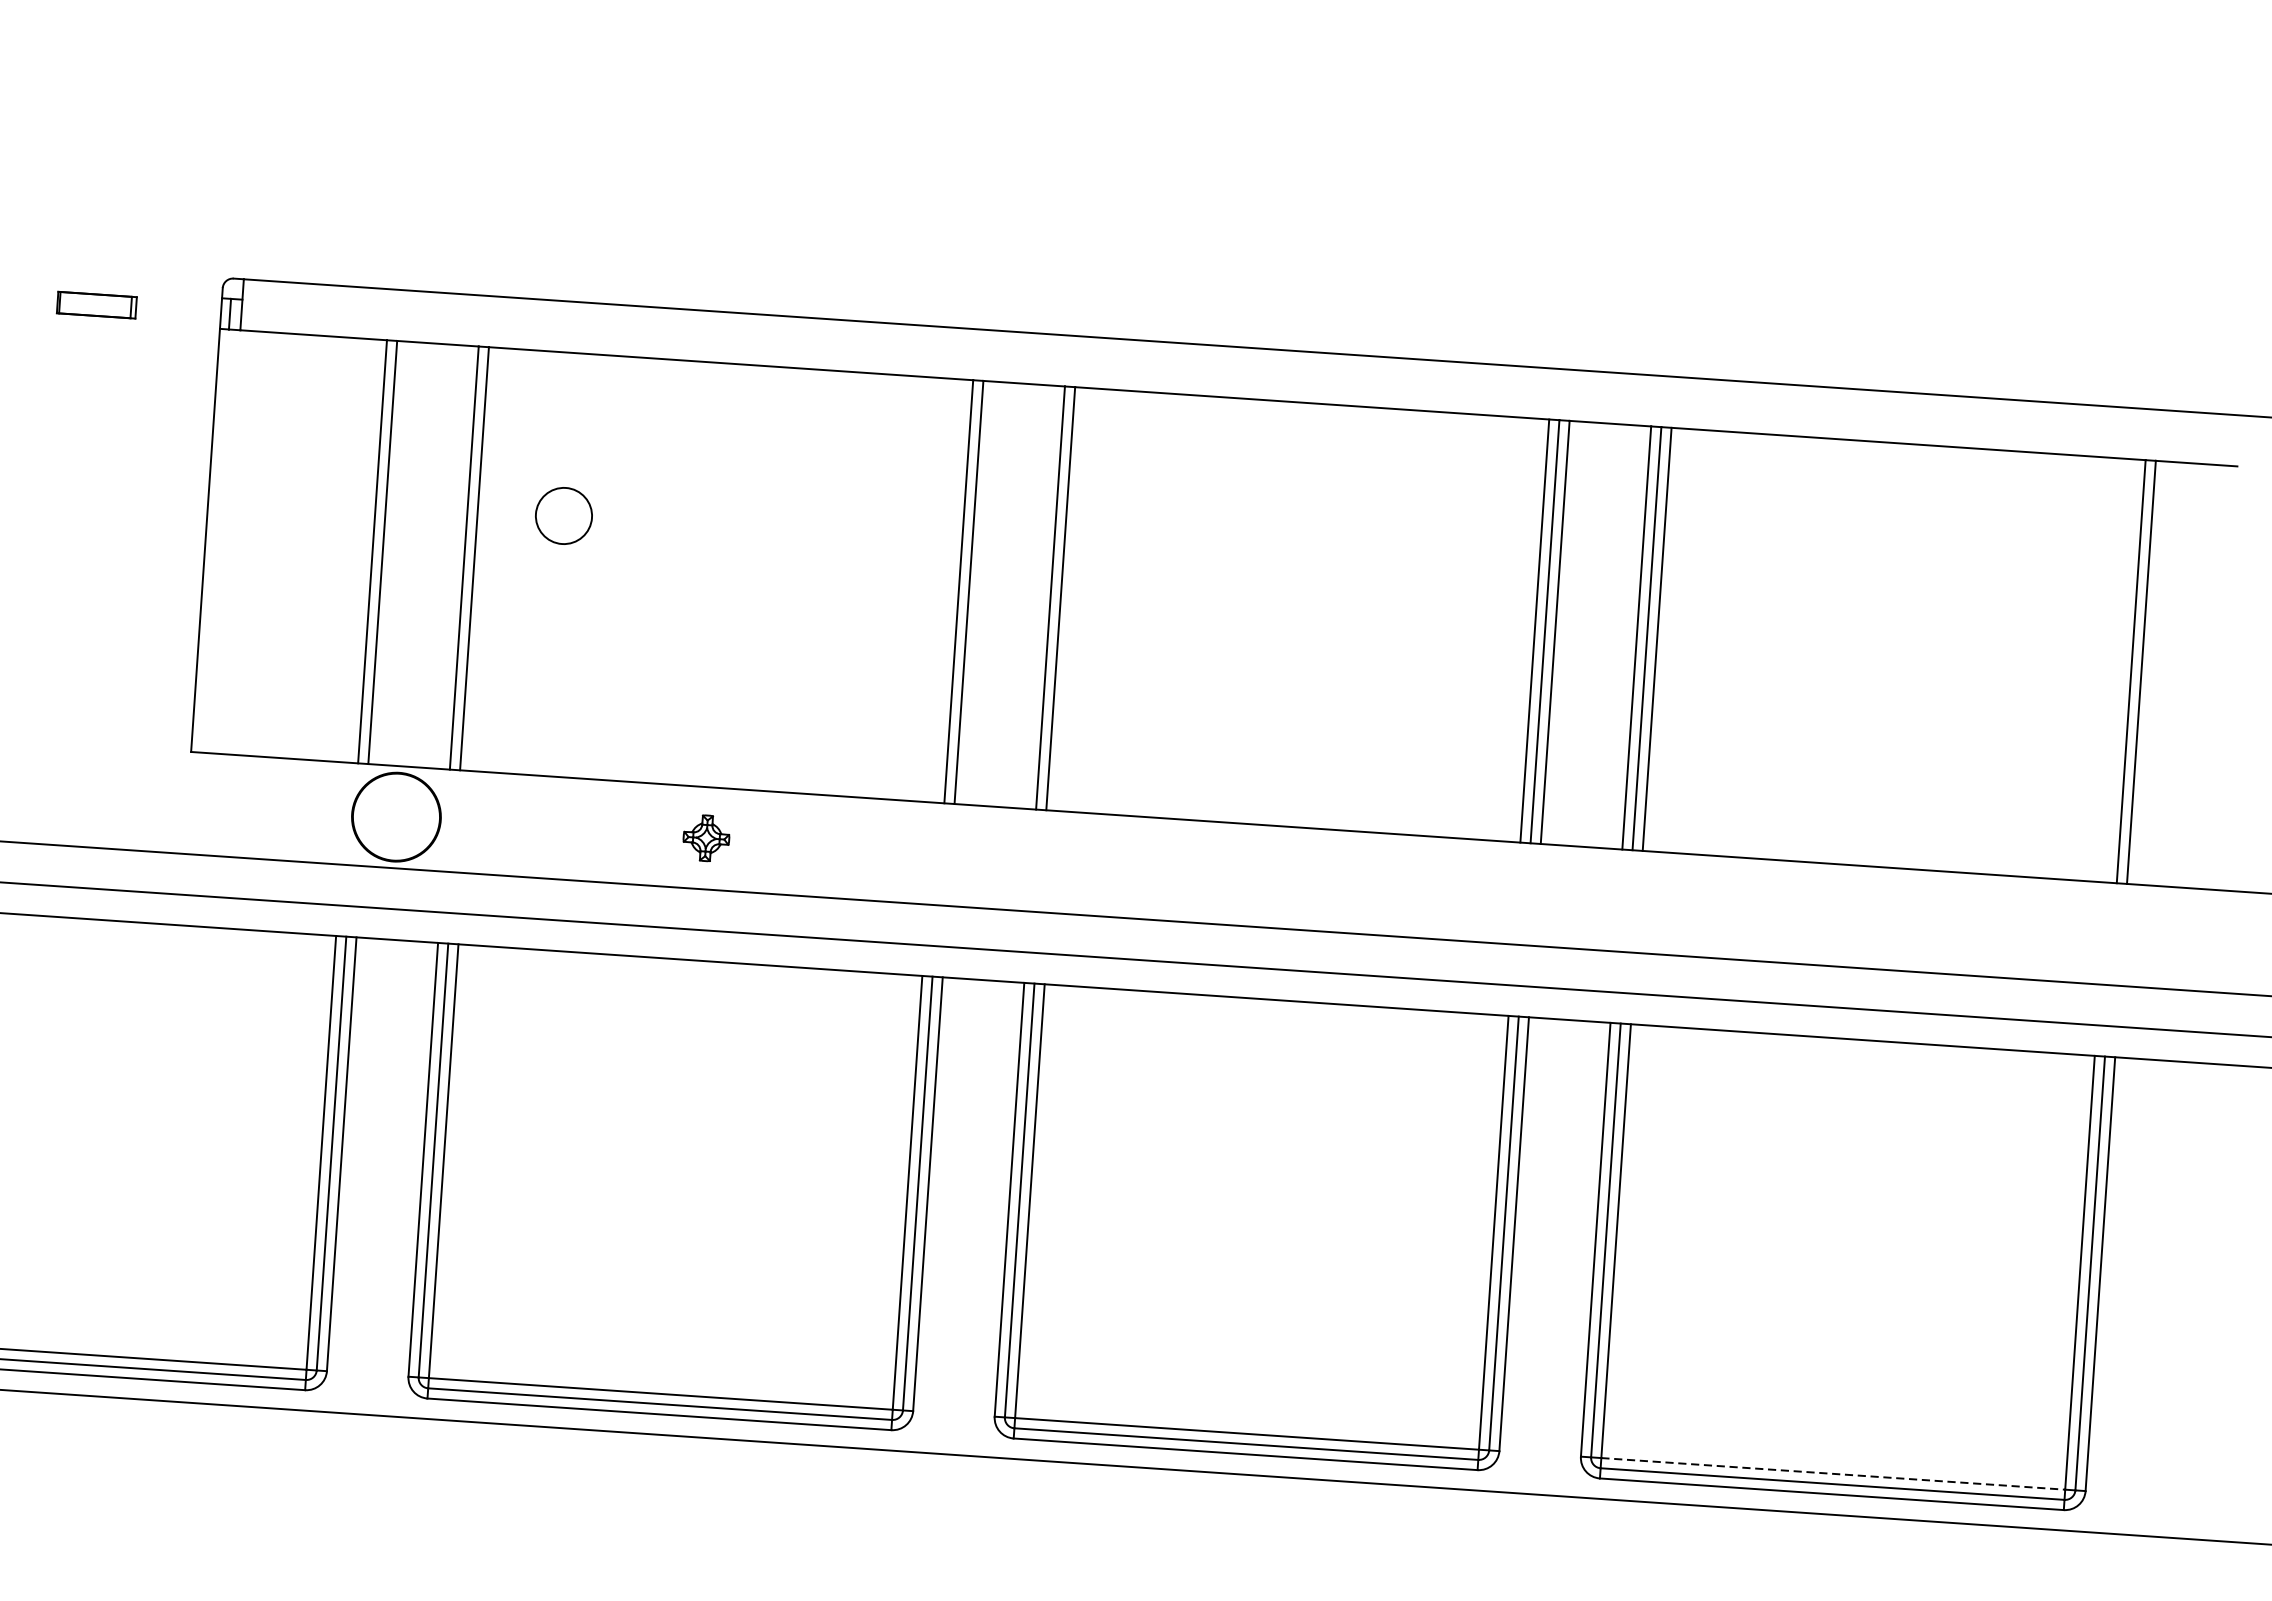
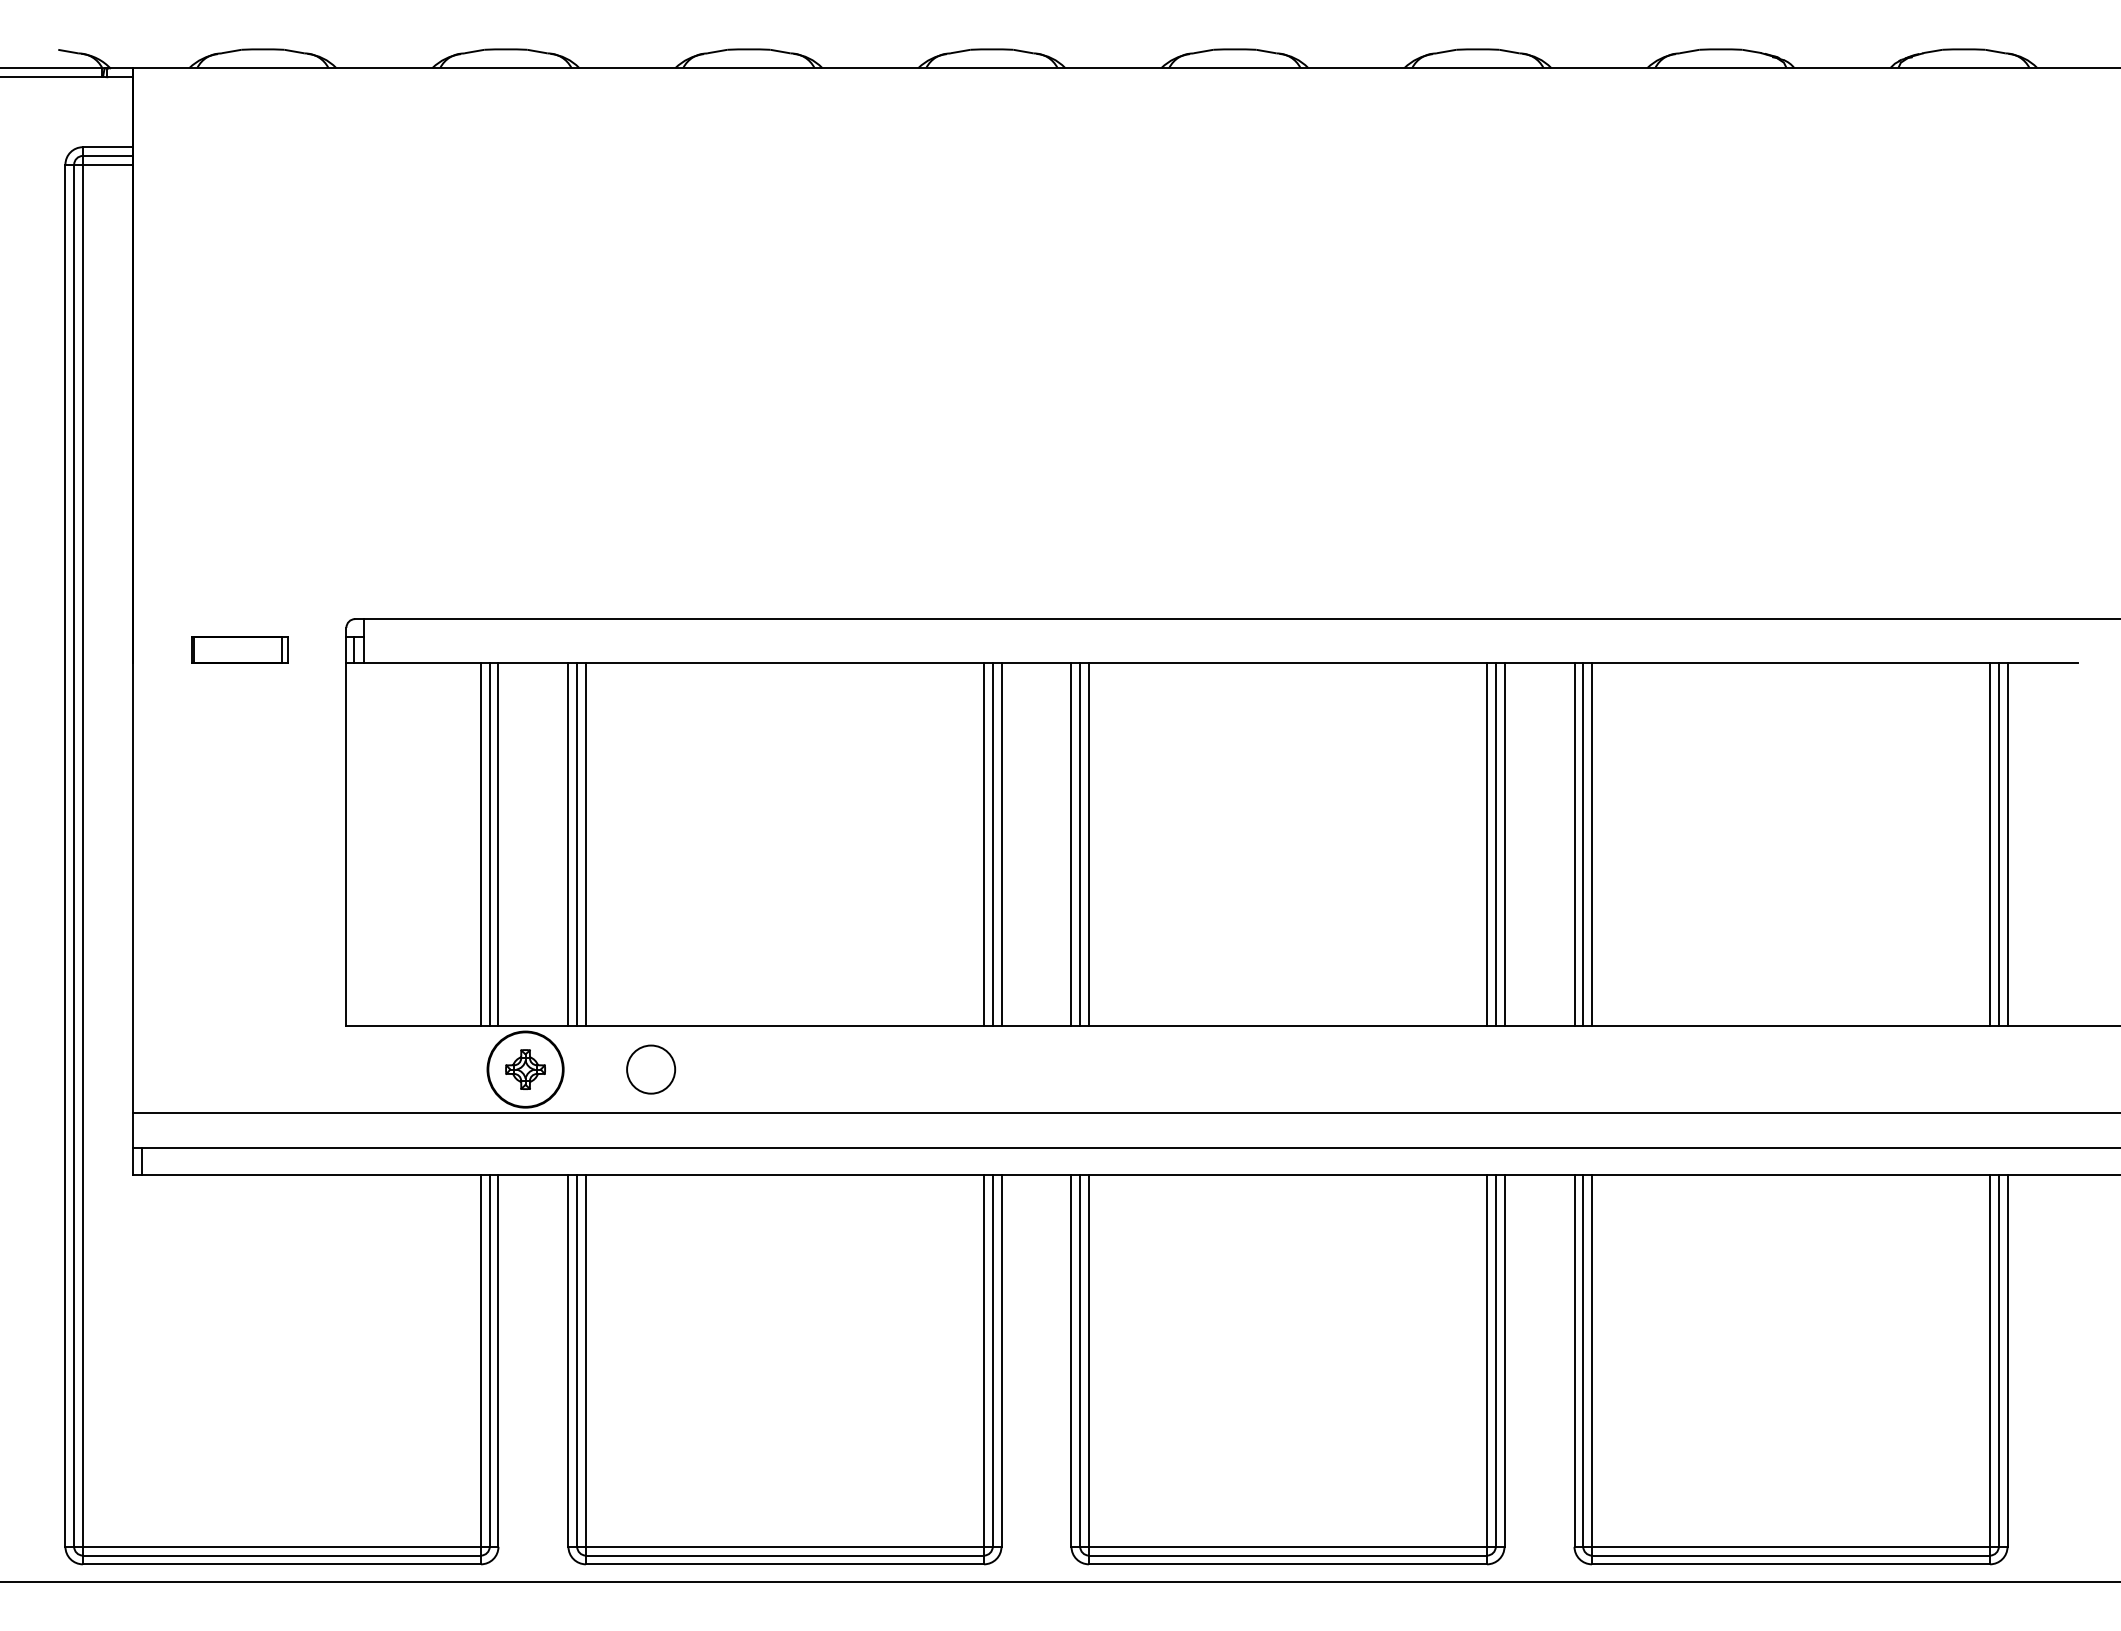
part: (96, 304) -> (239, 649), size x1.43
circle: (564, 515) -> (651, 1069), moved
line: (361, 550) -> (480, 843), added
line: (484, 558) -> (585, 843), added
line: (949, 590) -> (984, 843), added
line: (1070, 598) -> (1088, 843), added
line: (2121, 670) -> (1990, 843), added
part: (706, 838) -> (525, 1069), moved
line: (1833, 1473) -> (1791, 1546), dashed -> solid

